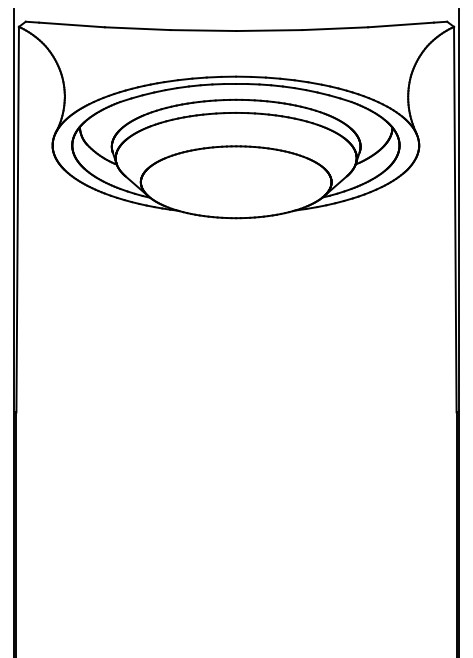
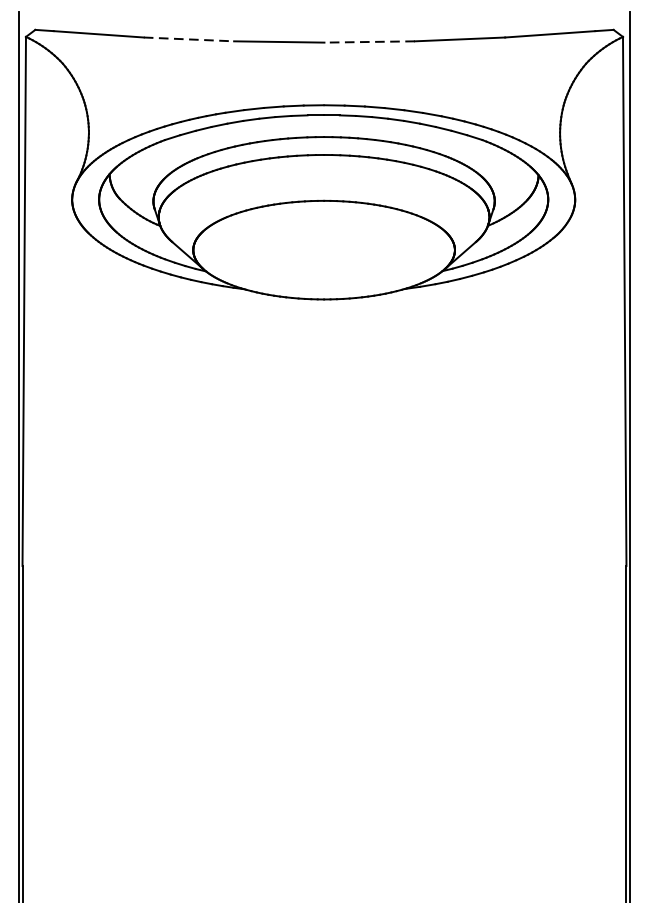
line: (137, 28) -> (188, 39), solid -> dashed
line: (269, 30) -> (369, 41), solid -> dashed

